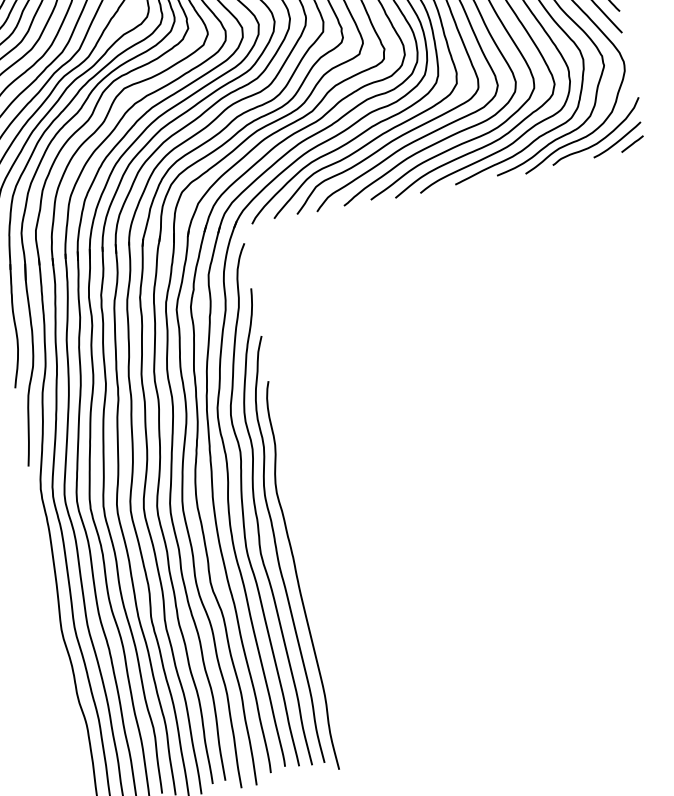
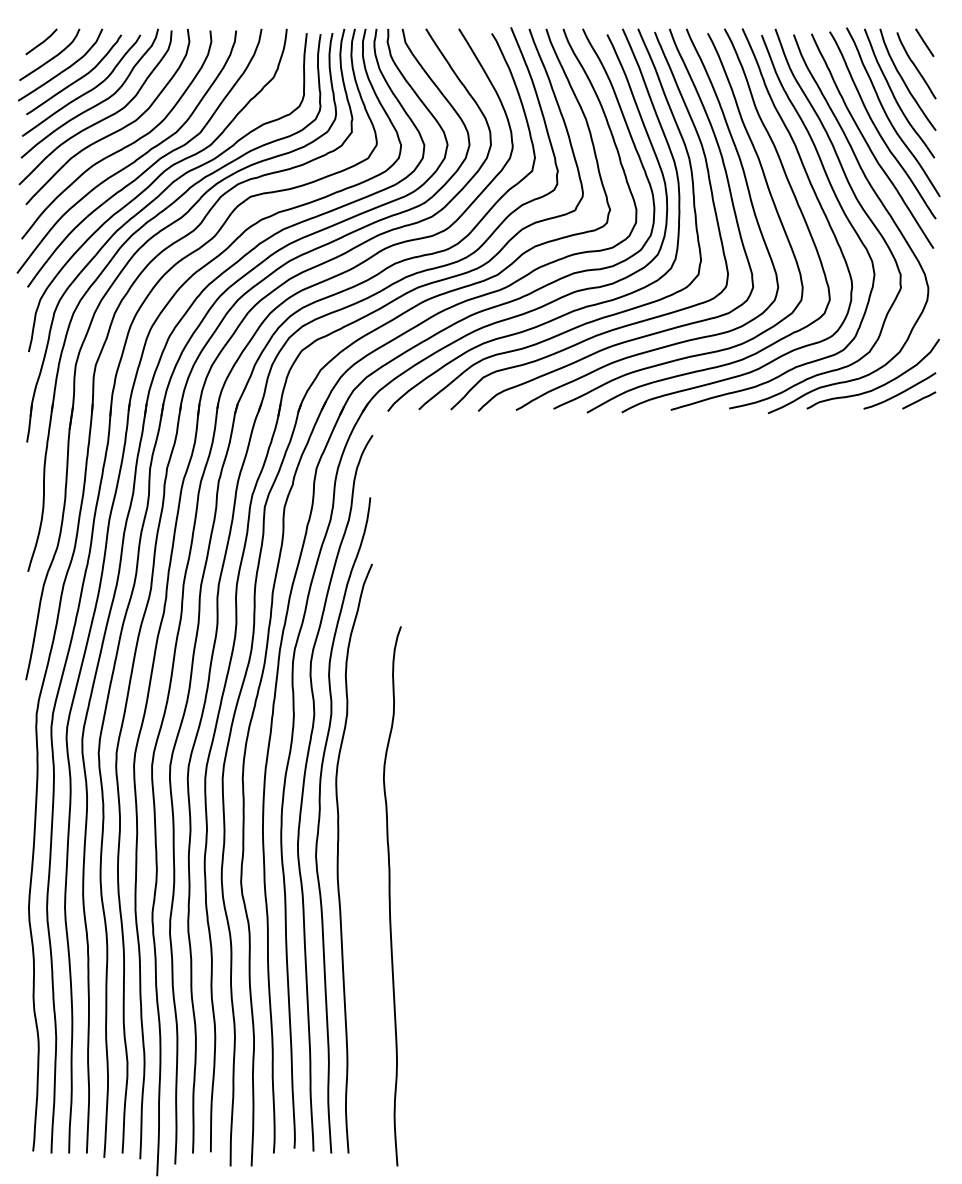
curve: (297, 576) -> (390, 896), moved

